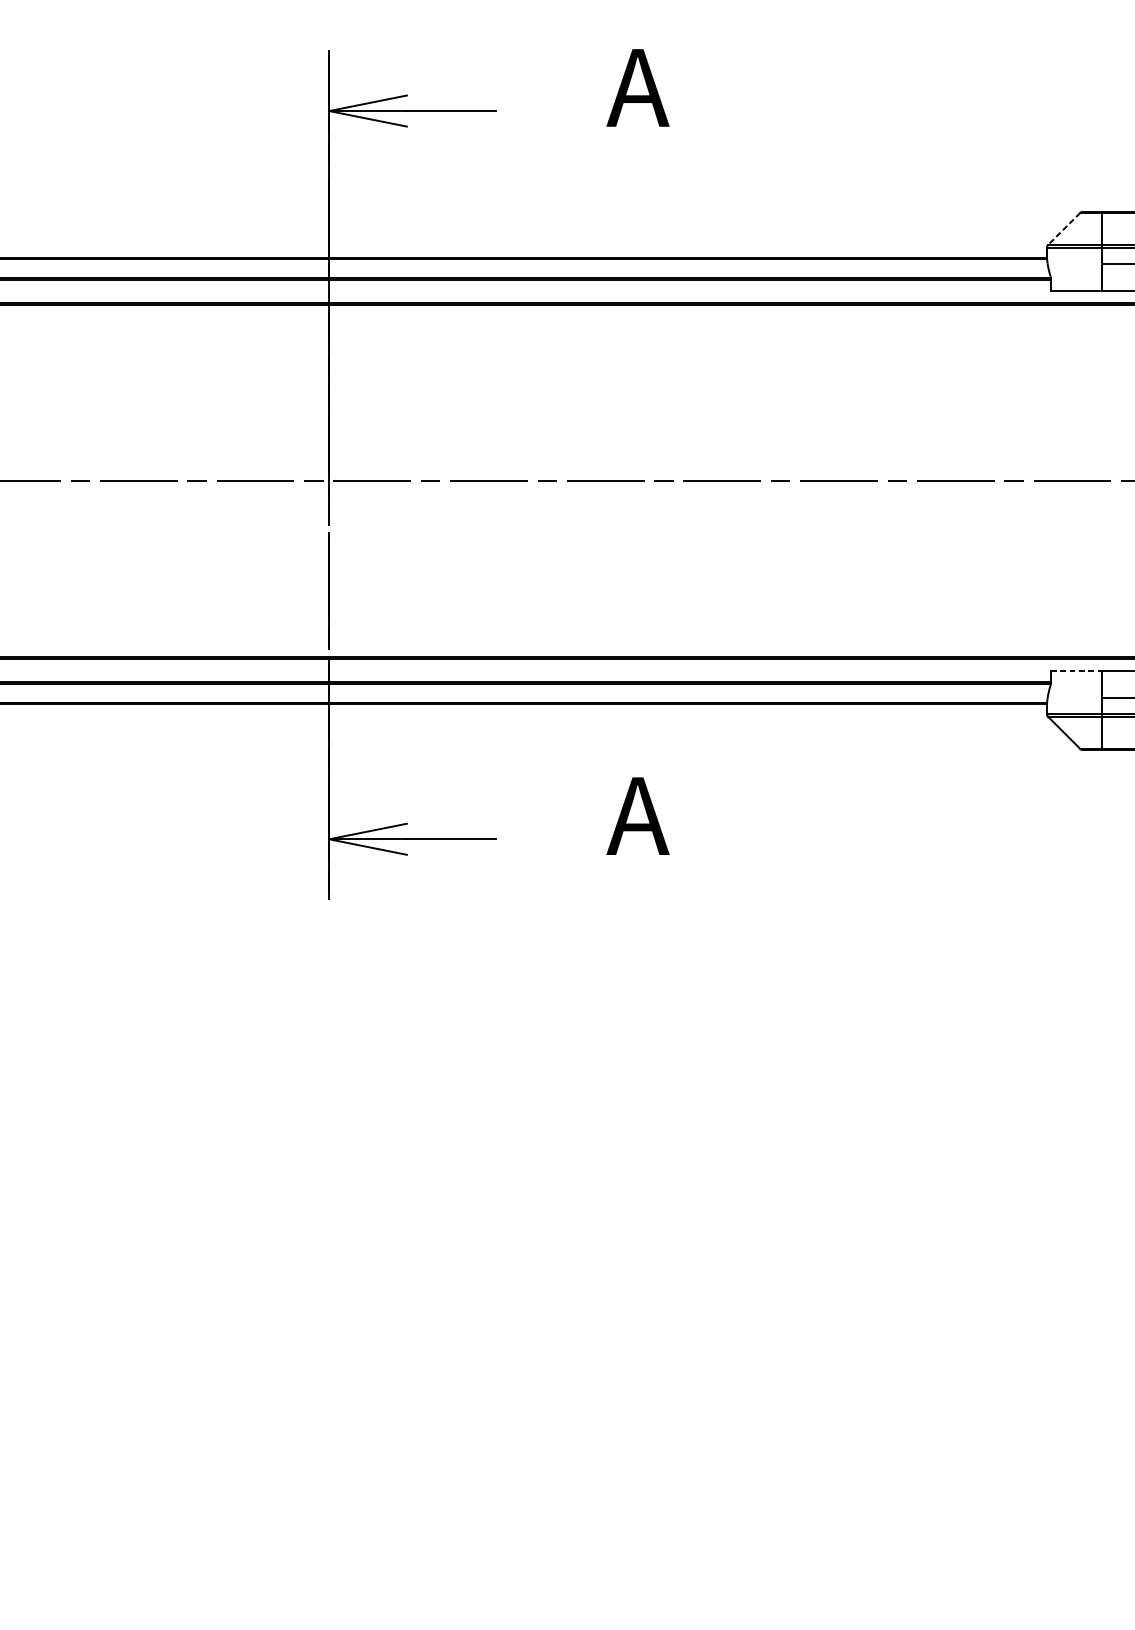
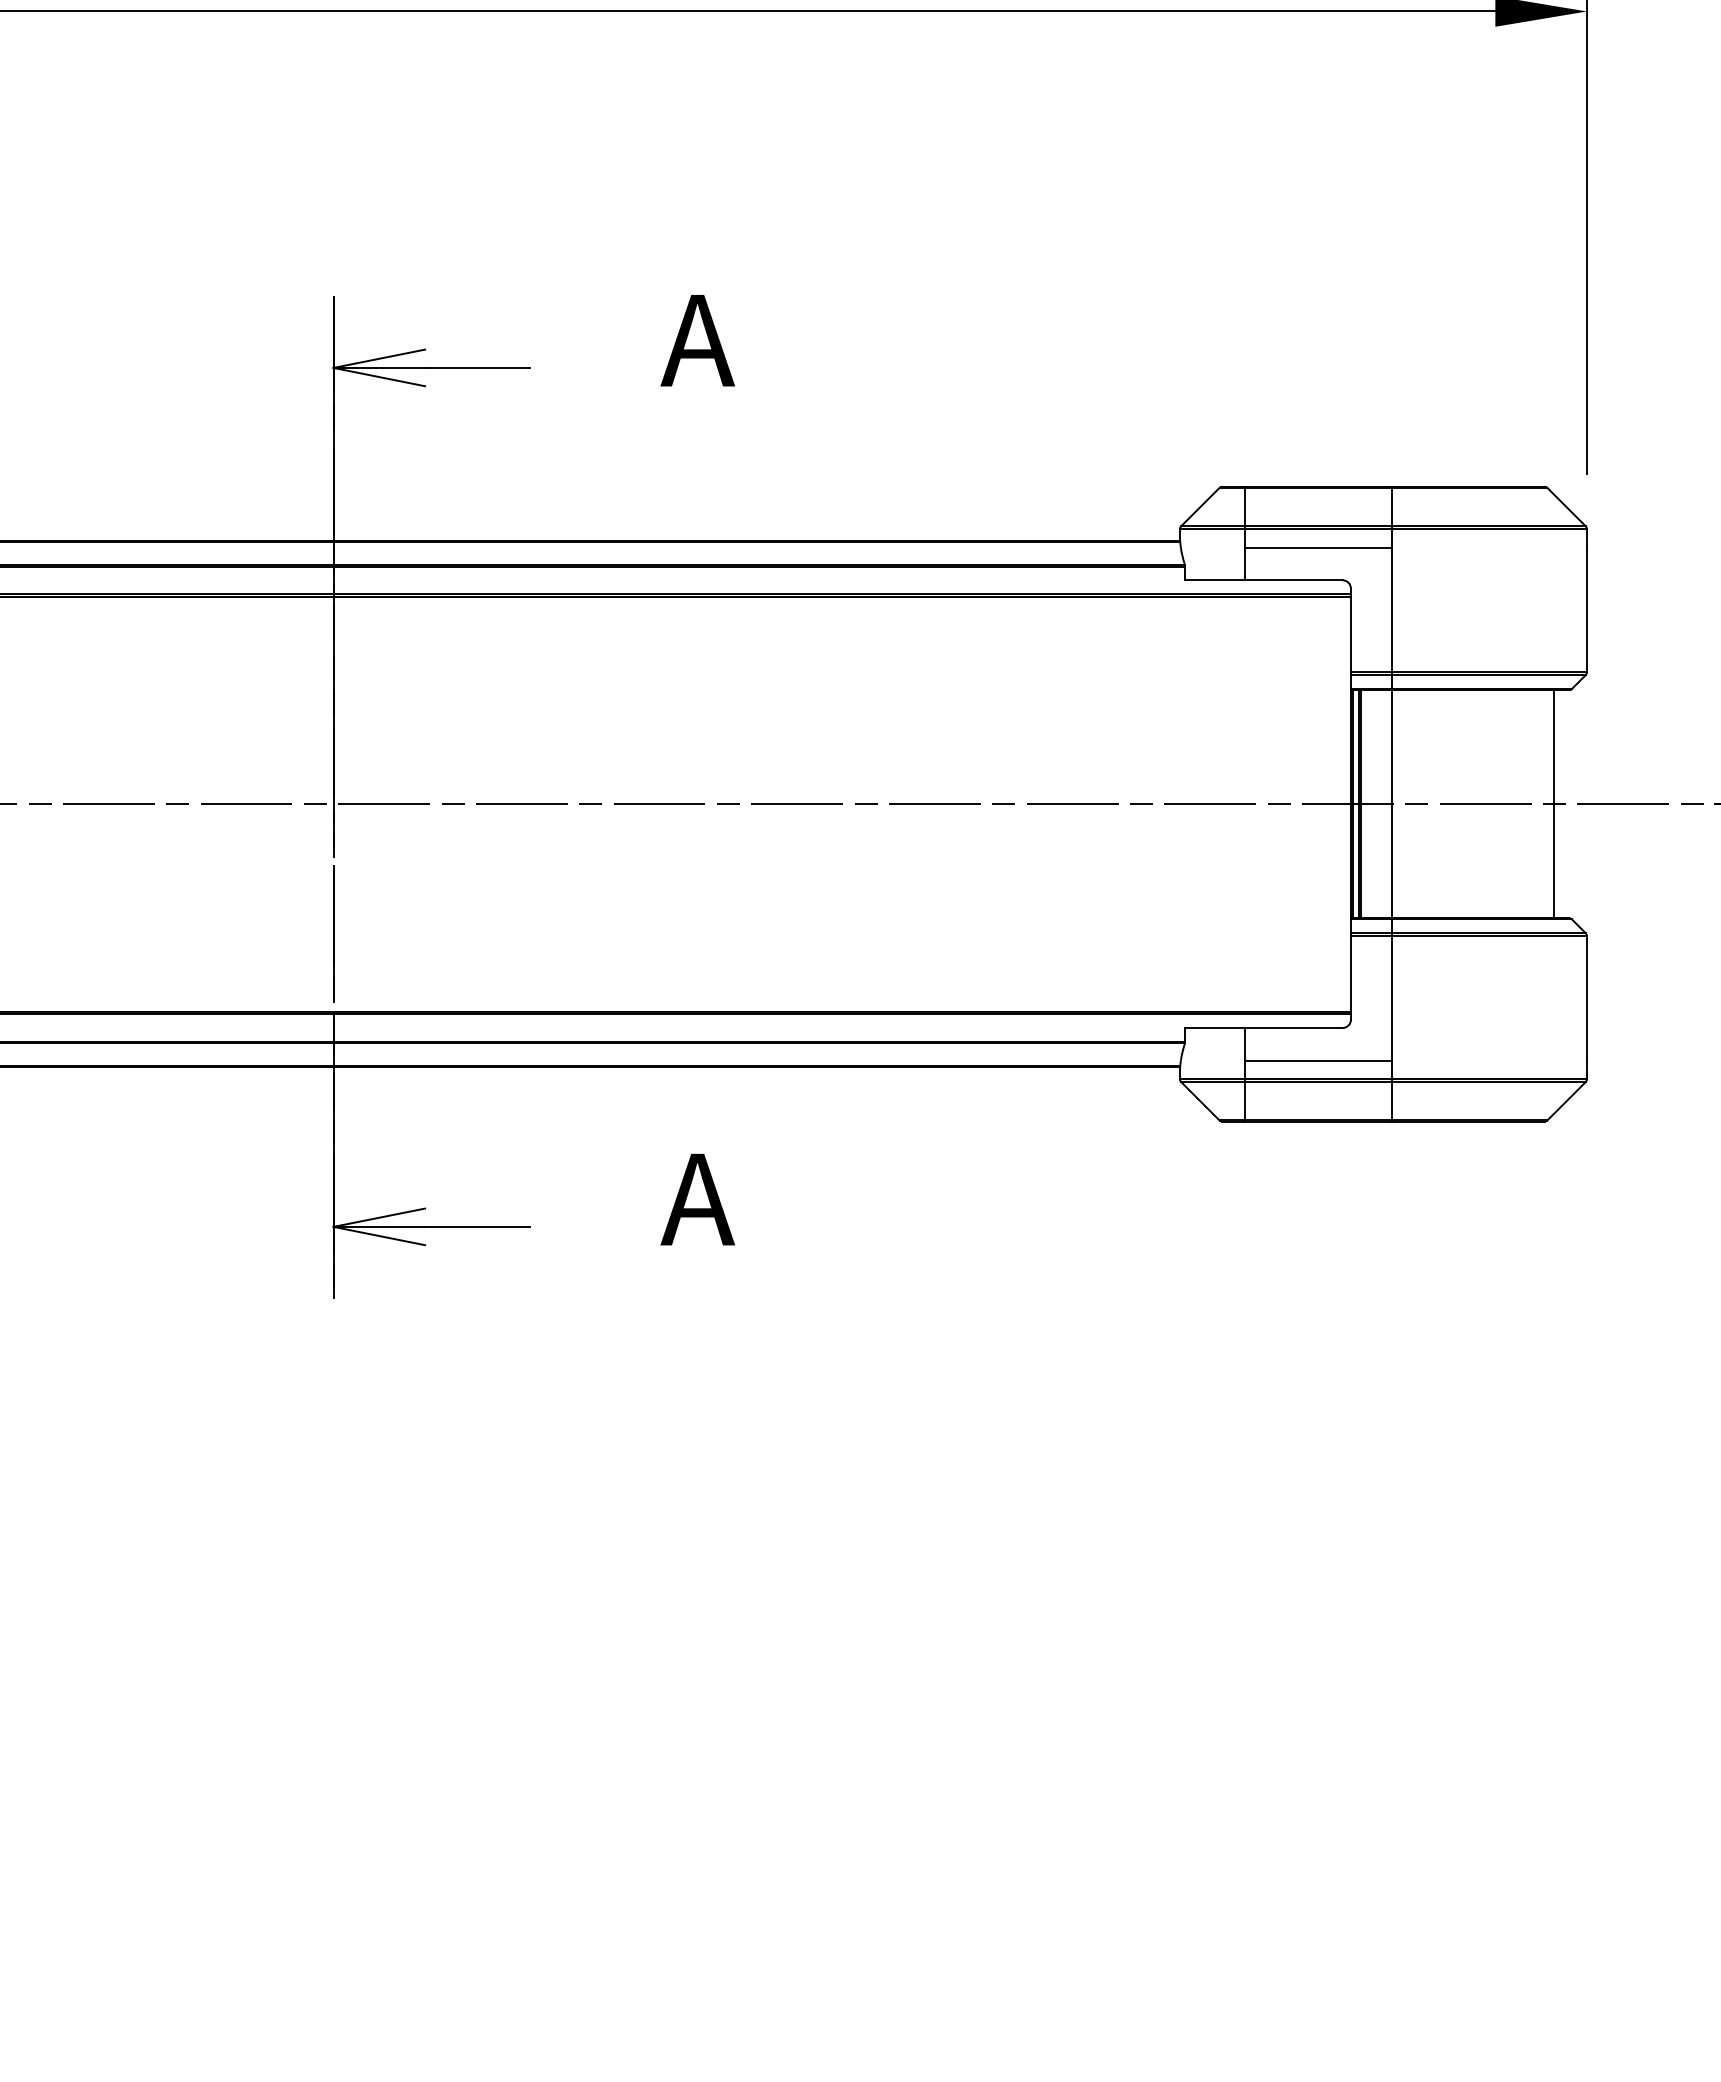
line: (1063, 229) -> (1199, 507), dashed -> solid
line: (1076, 671) -> (1215, 1028), dashed -> solid

